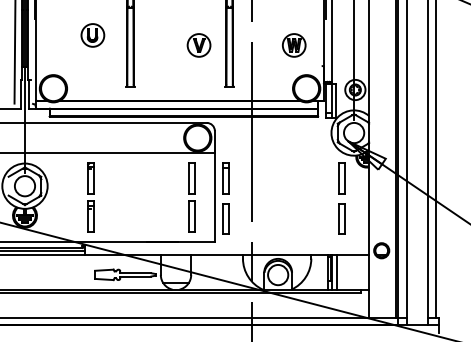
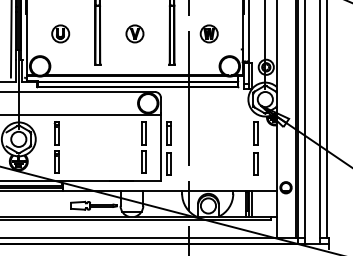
part: (92, 35) -> (60, 33), moved
part: (198, 45) -> (134, 33), moved
part: (294, 45) -> (209, 33), moved
part: (90, 197) -> (56, 147), moved

